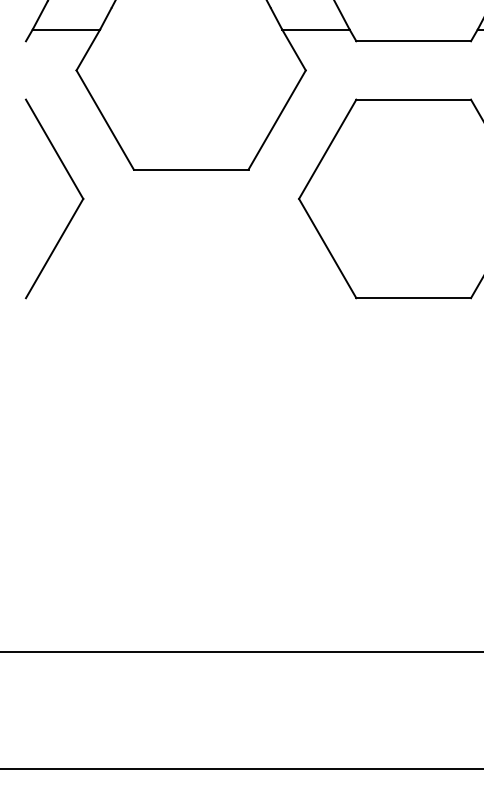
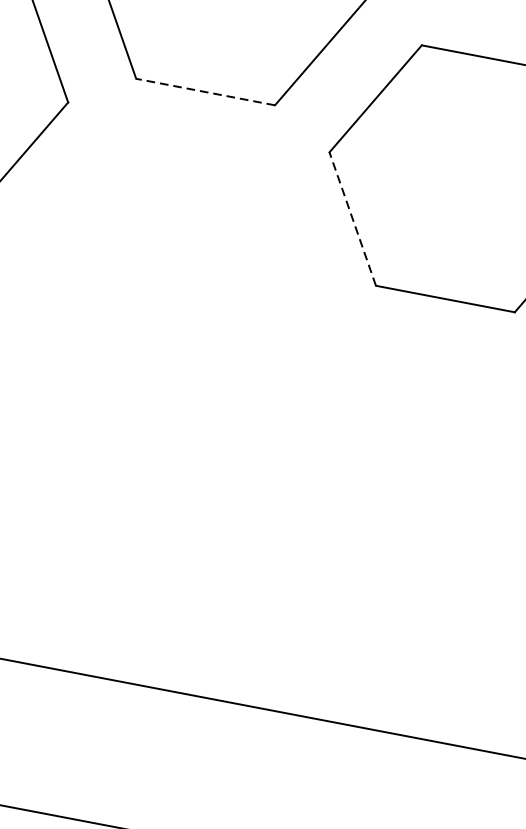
line: (190, 169) -> (204, 91), solid -> dashed
line: (327, 248) -> (352, 218), solid -> dashed

